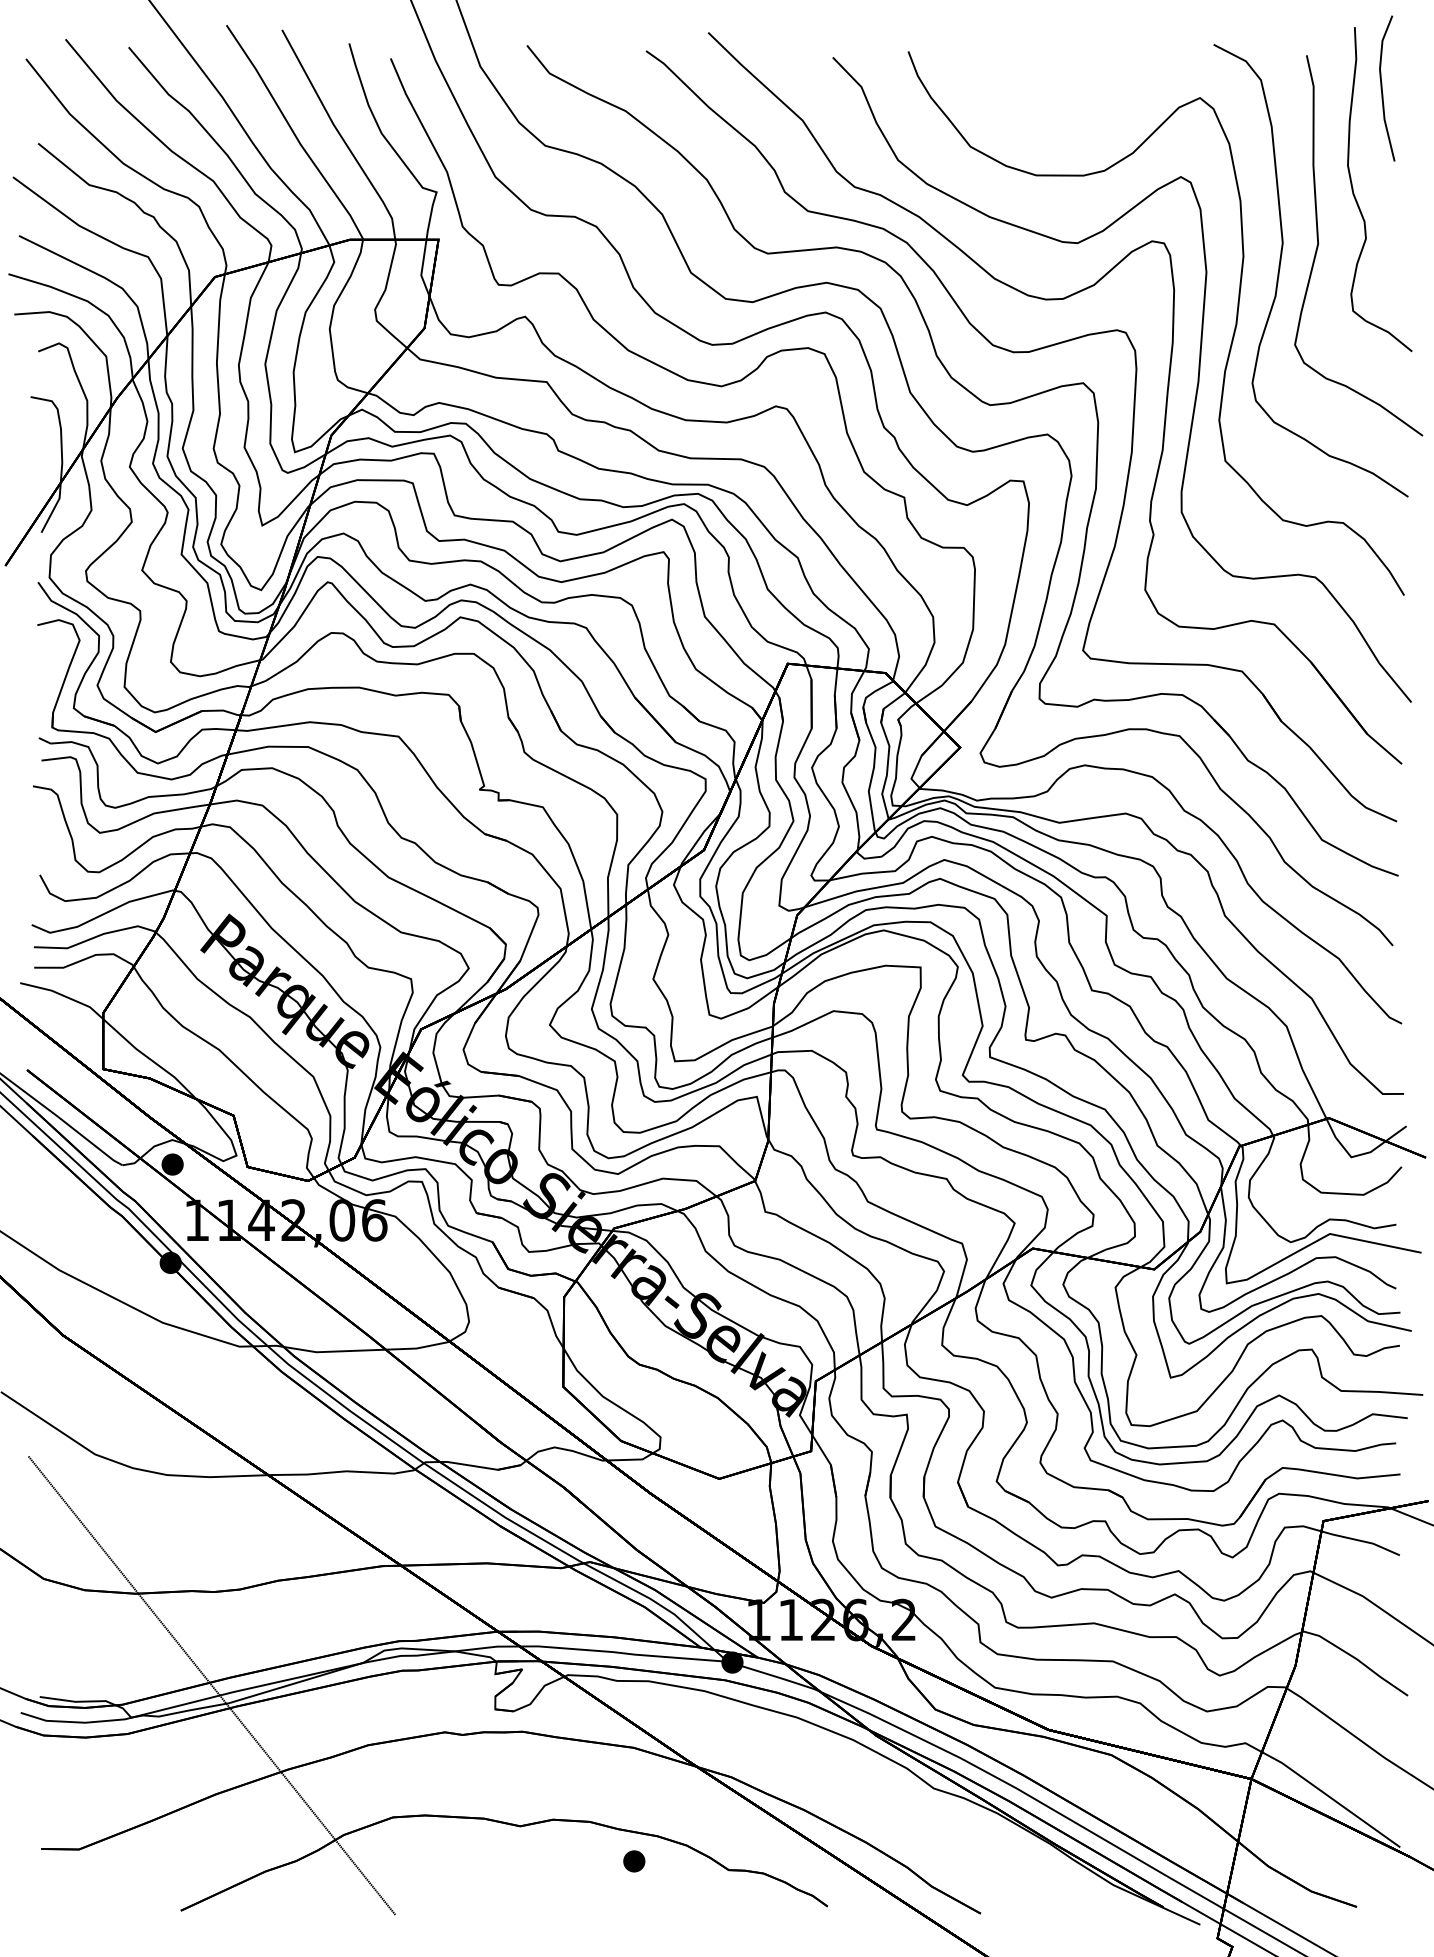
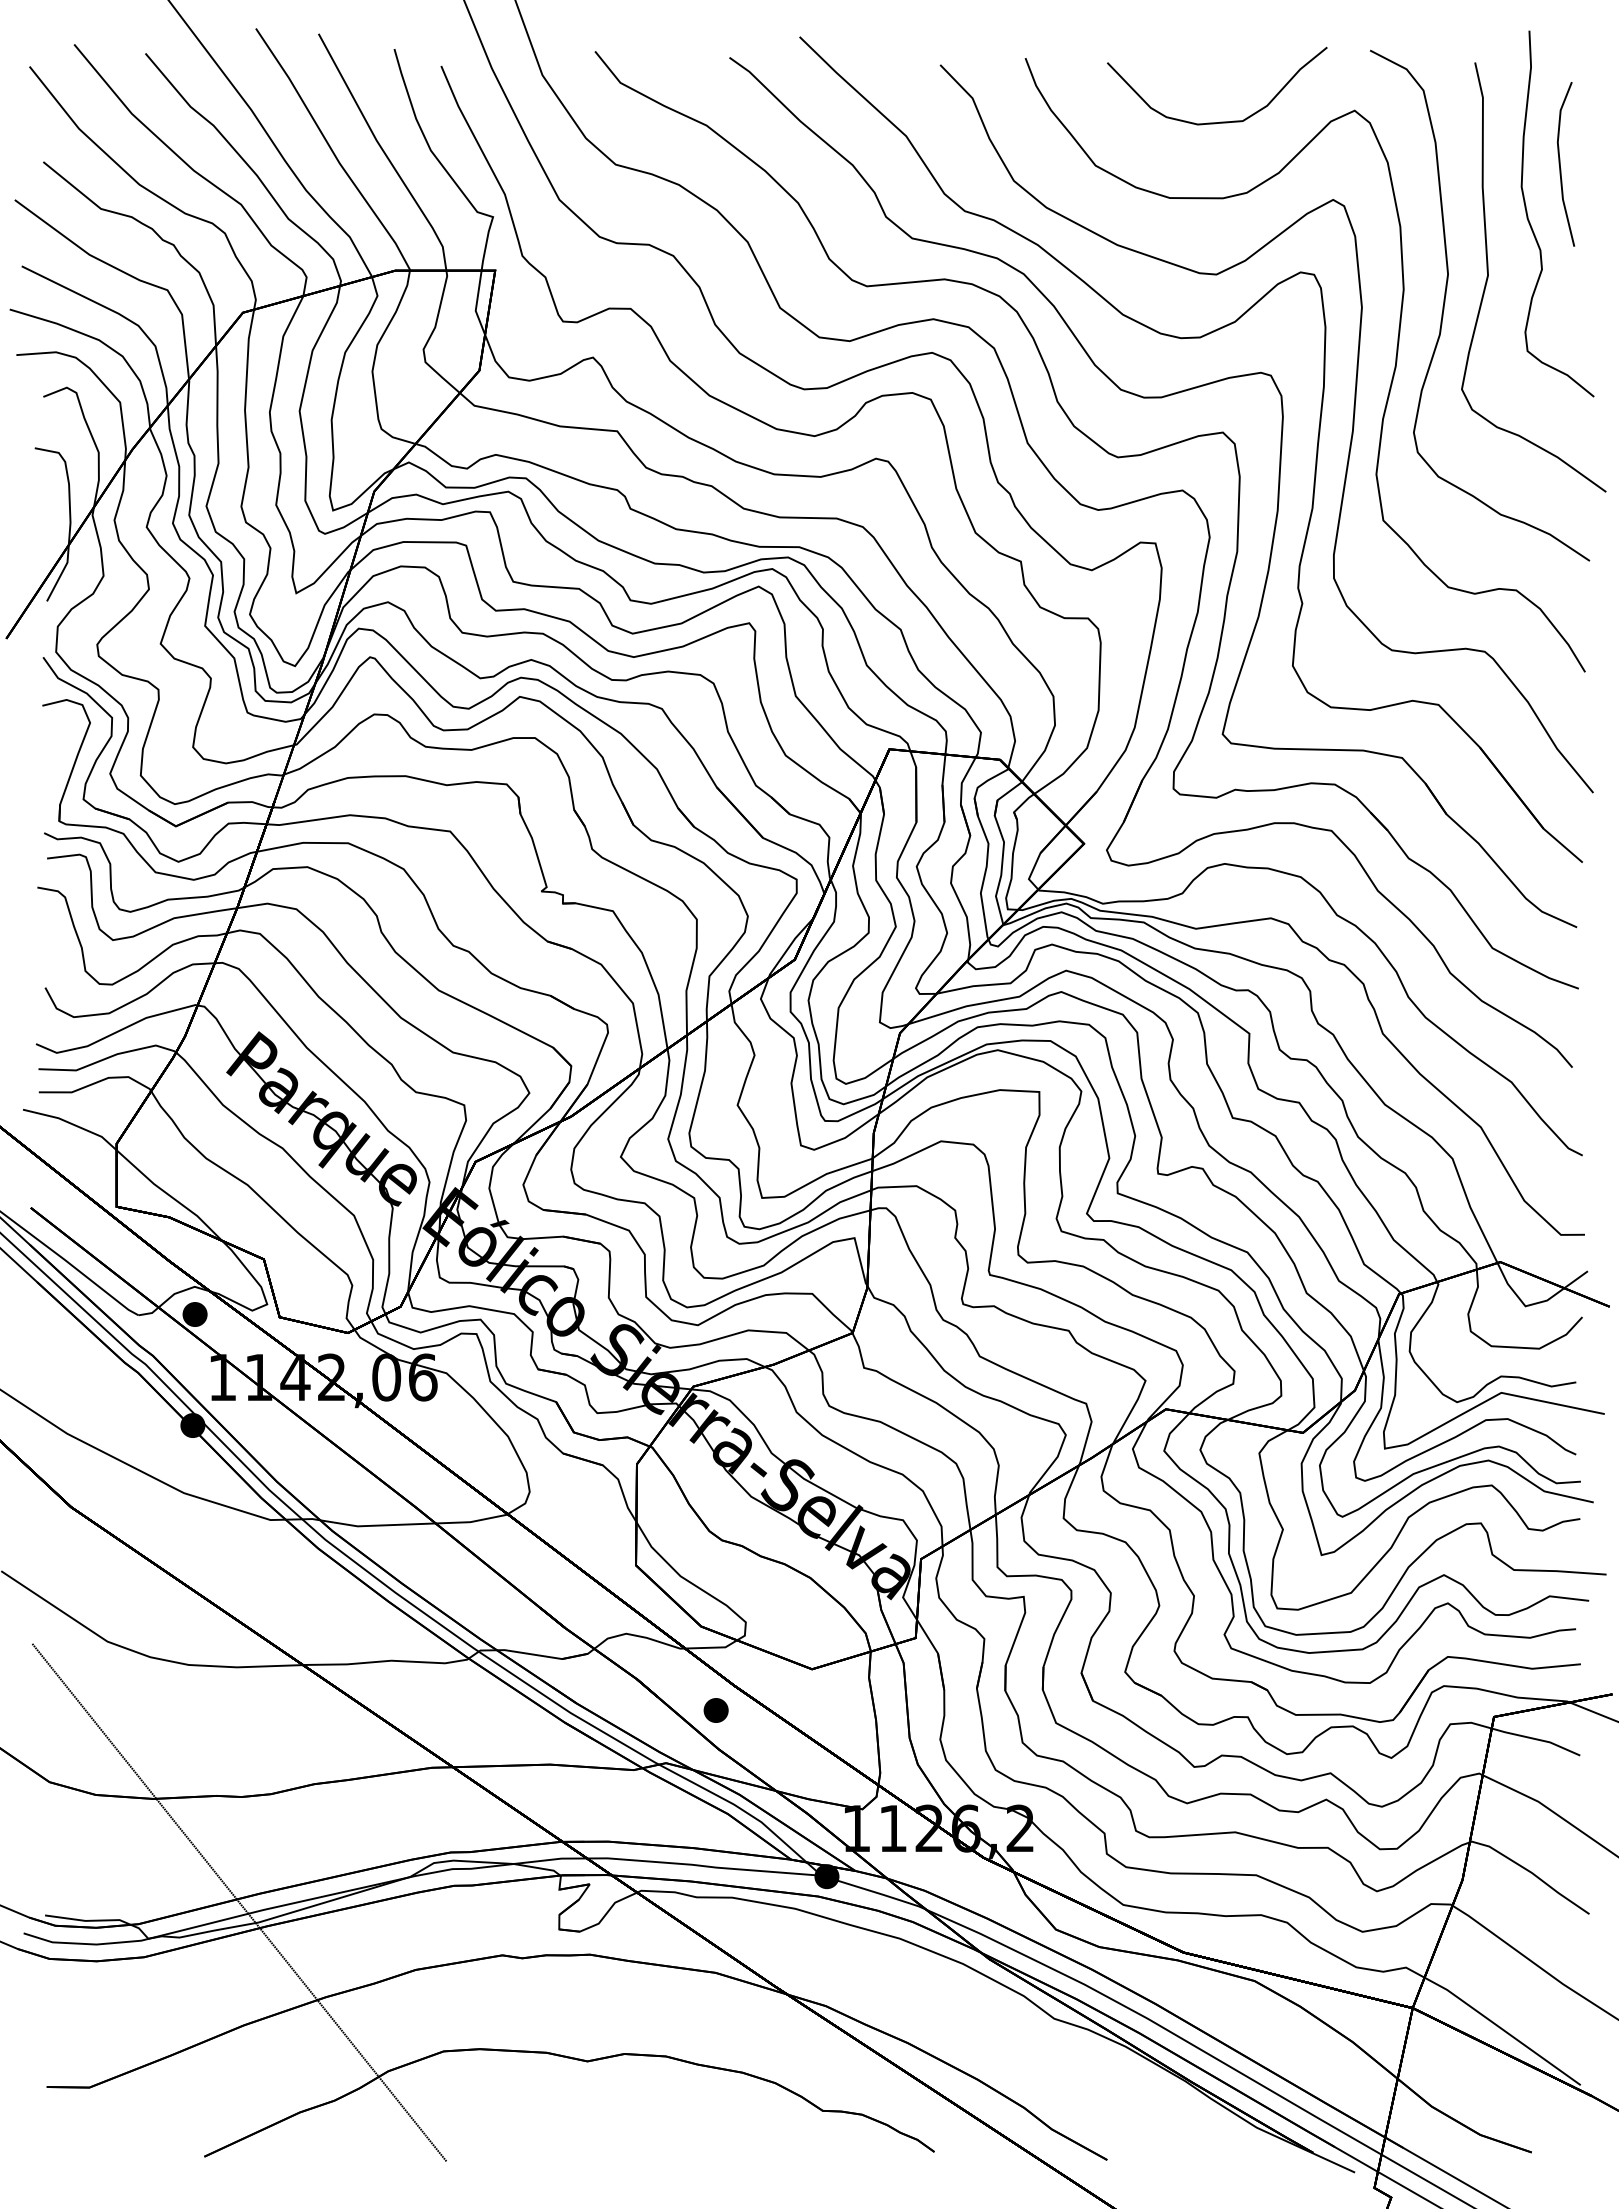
line: (1382, 88) -> (1560, 164), moved
curve: (1080, 107) -> (1219, 121), added
part: (634, 1861) -> (716, 1710), moved

